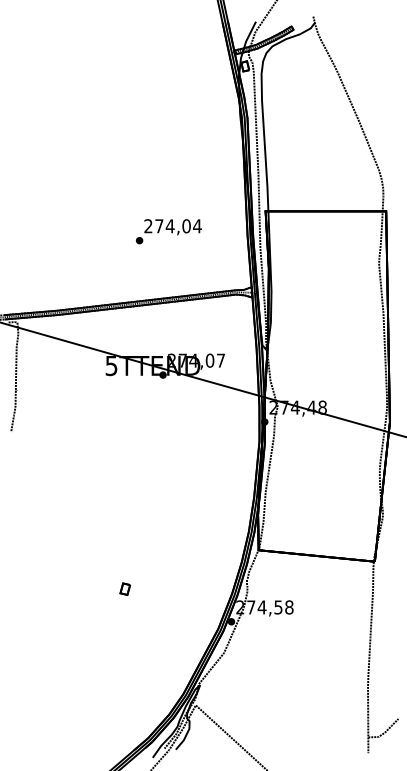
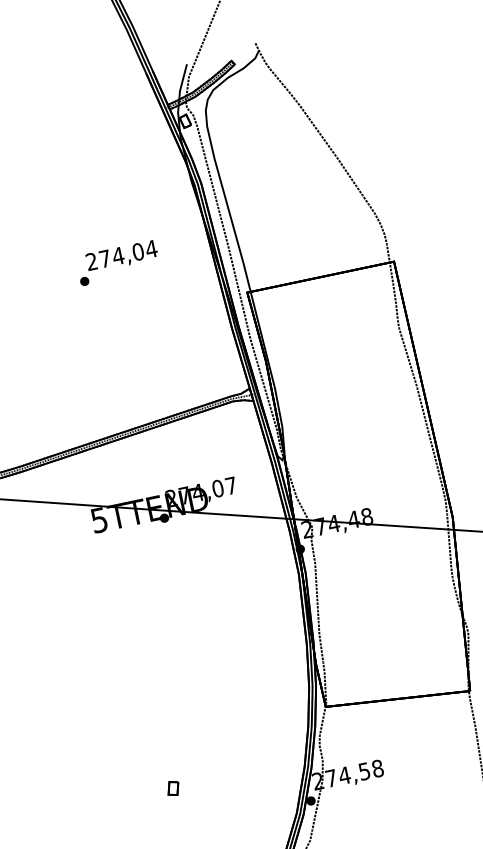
text: (168, 231) -> (117, 262), moved

